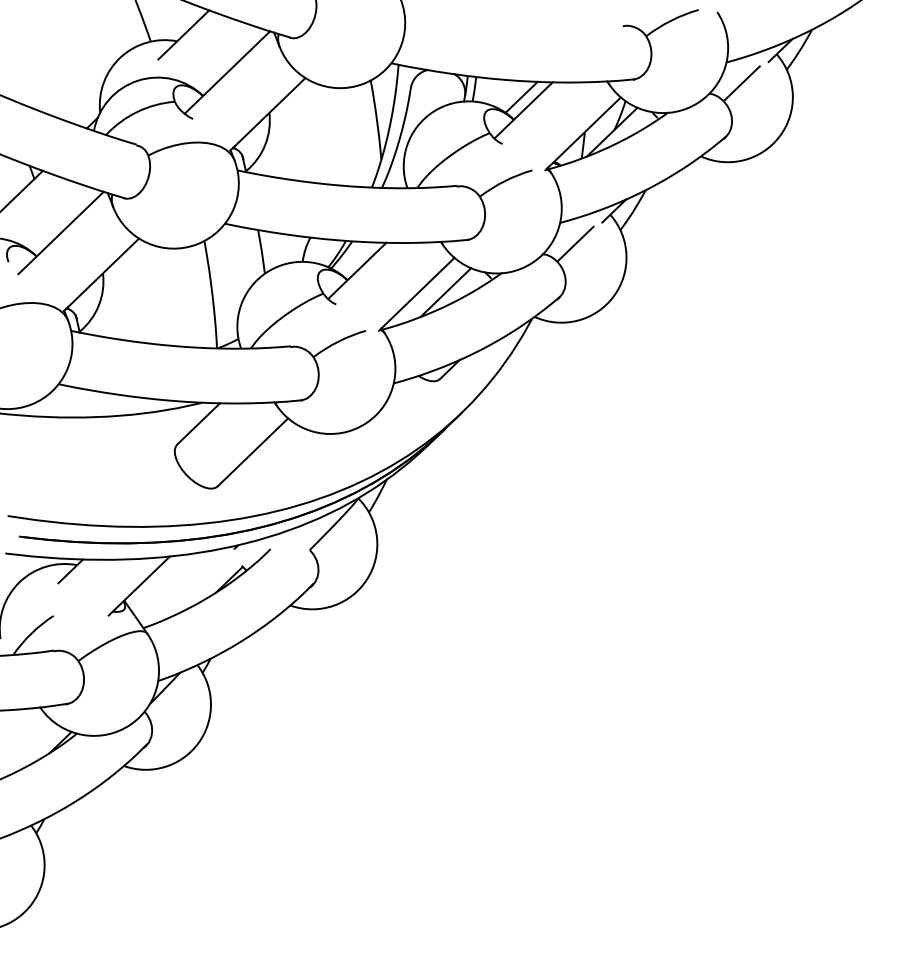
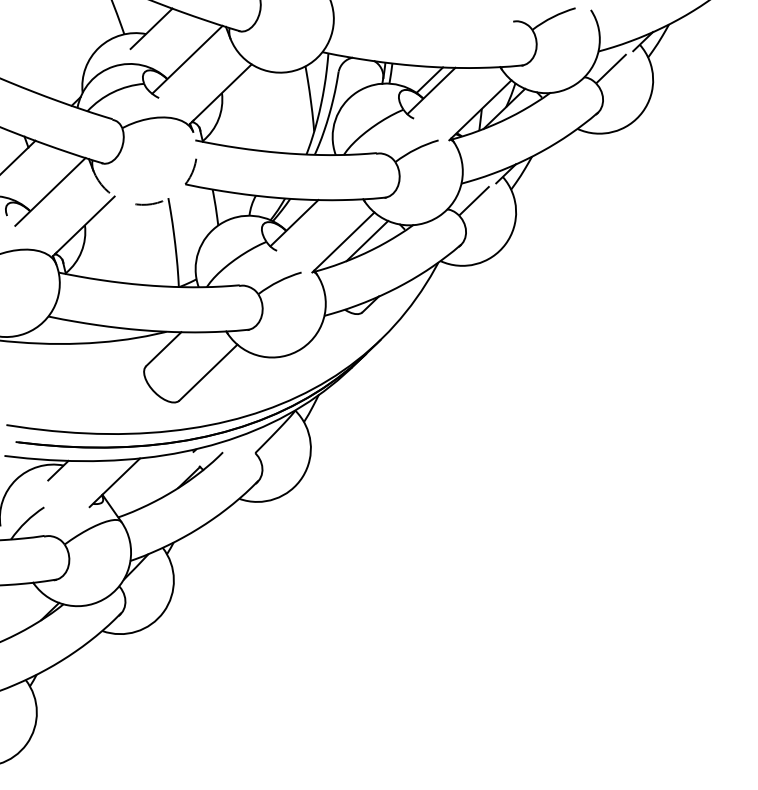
arc: (197, 244) -> (162, 201), solid -> dashed

